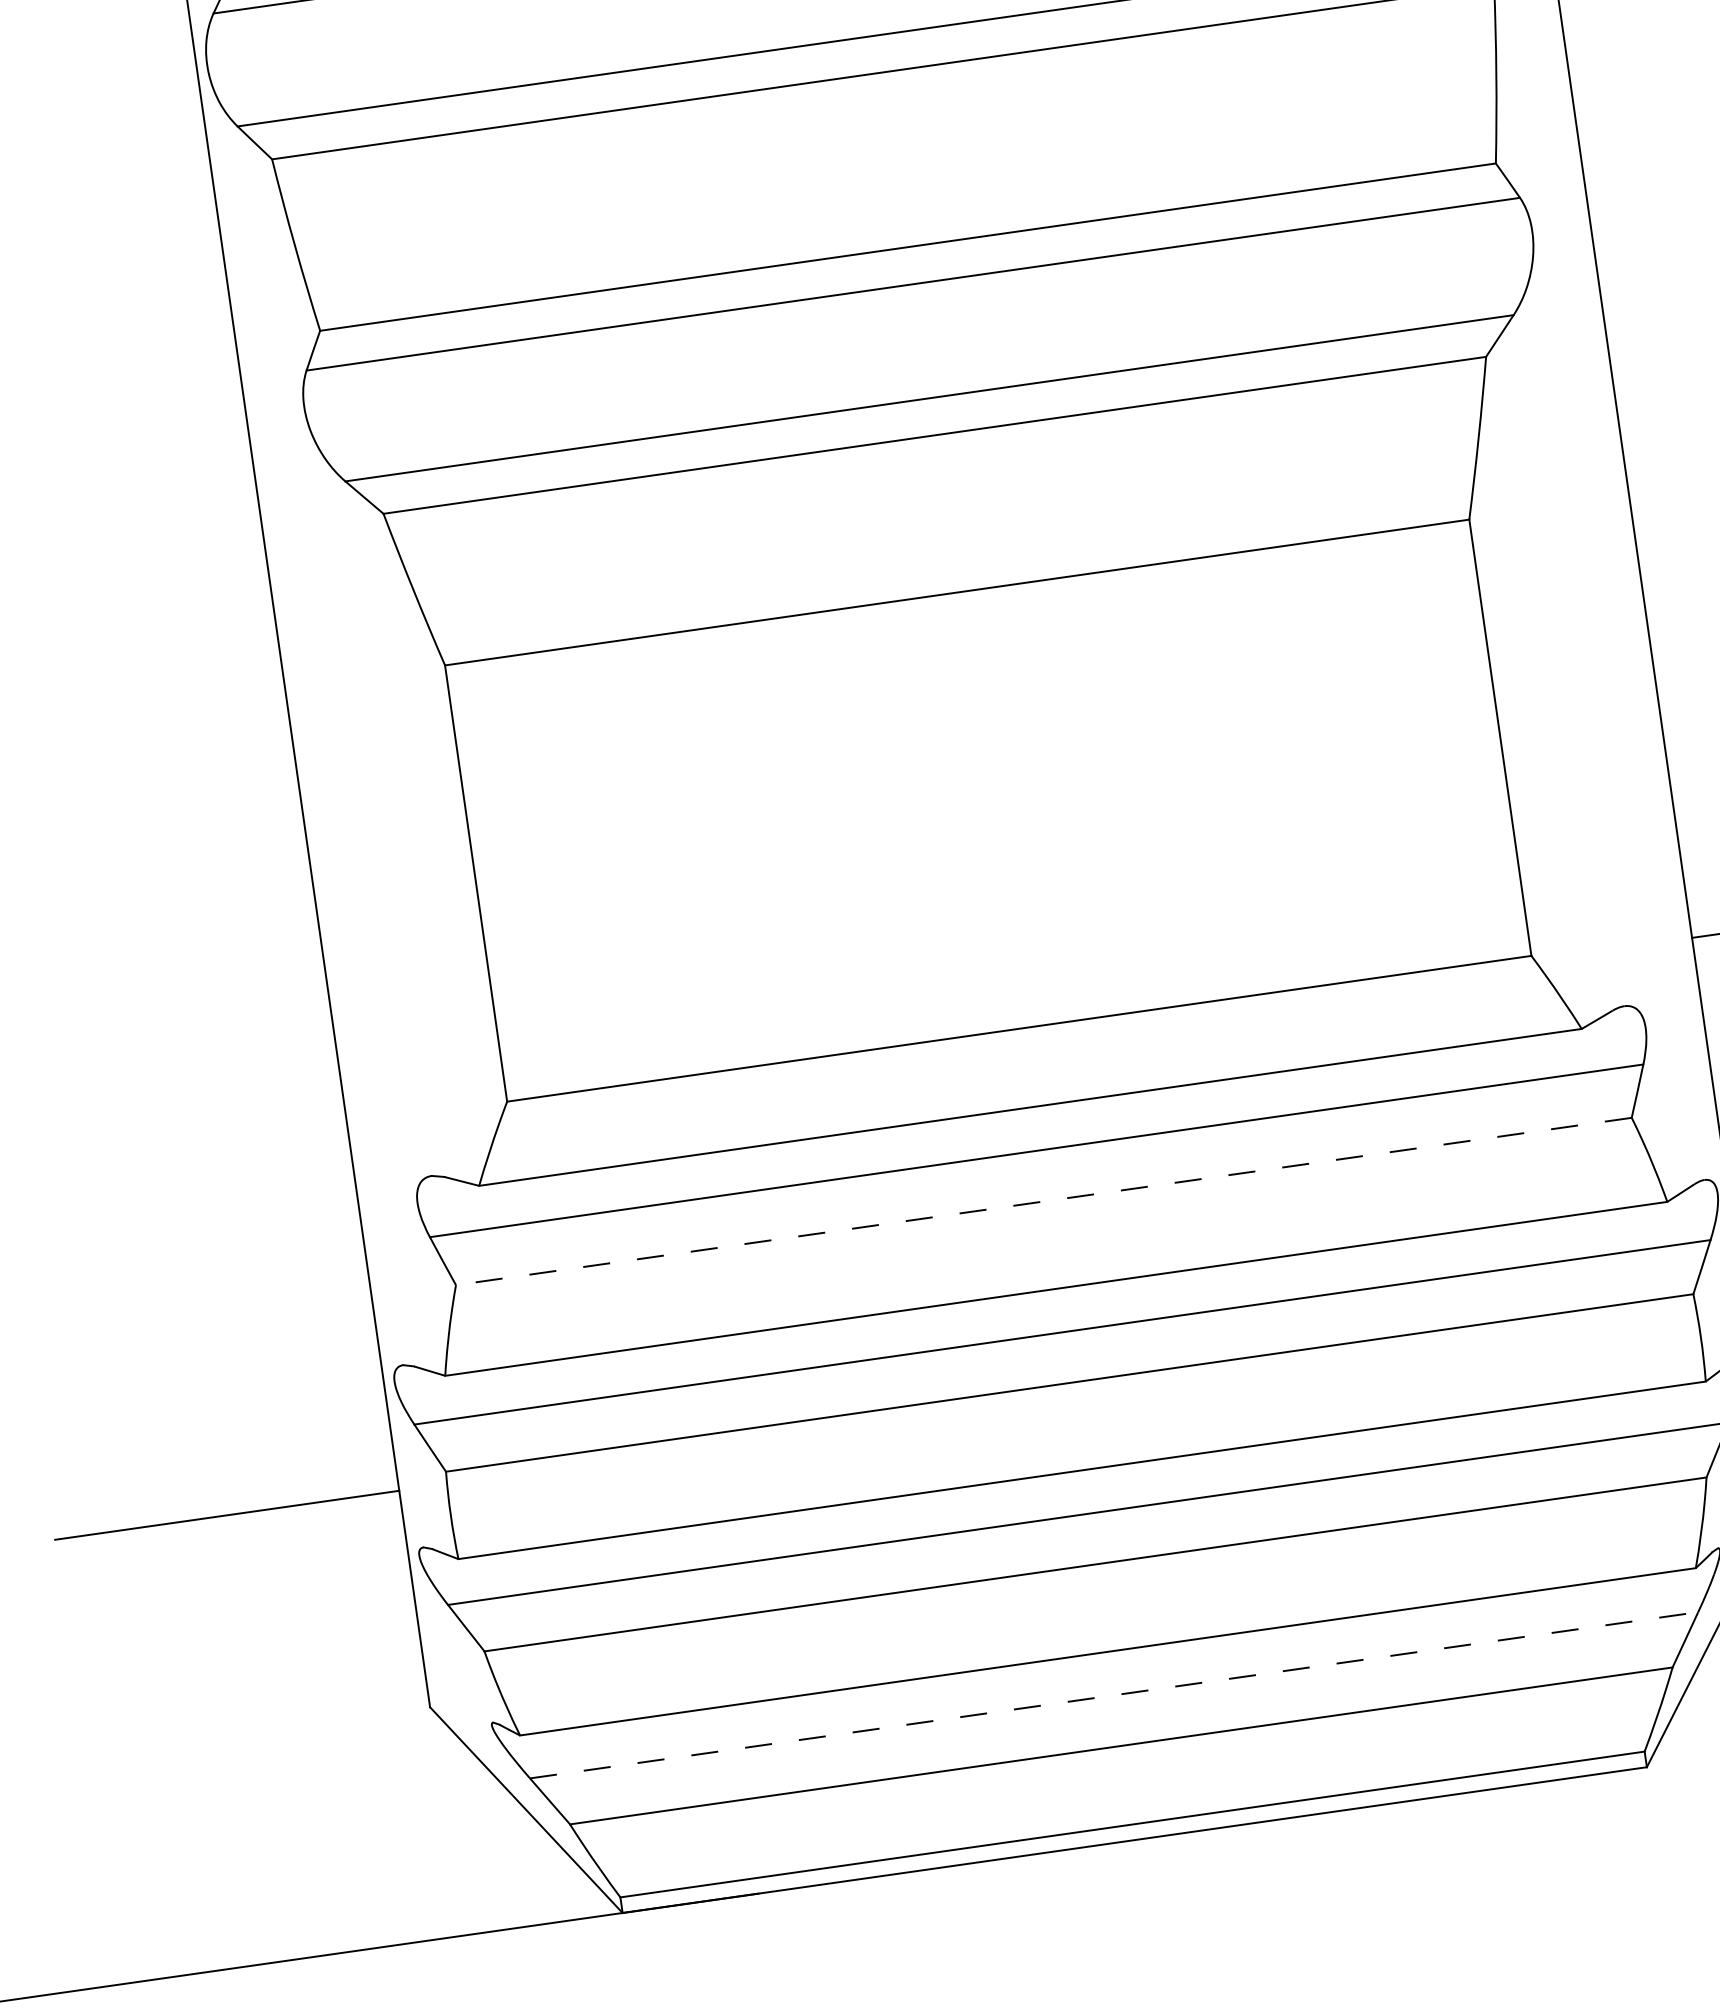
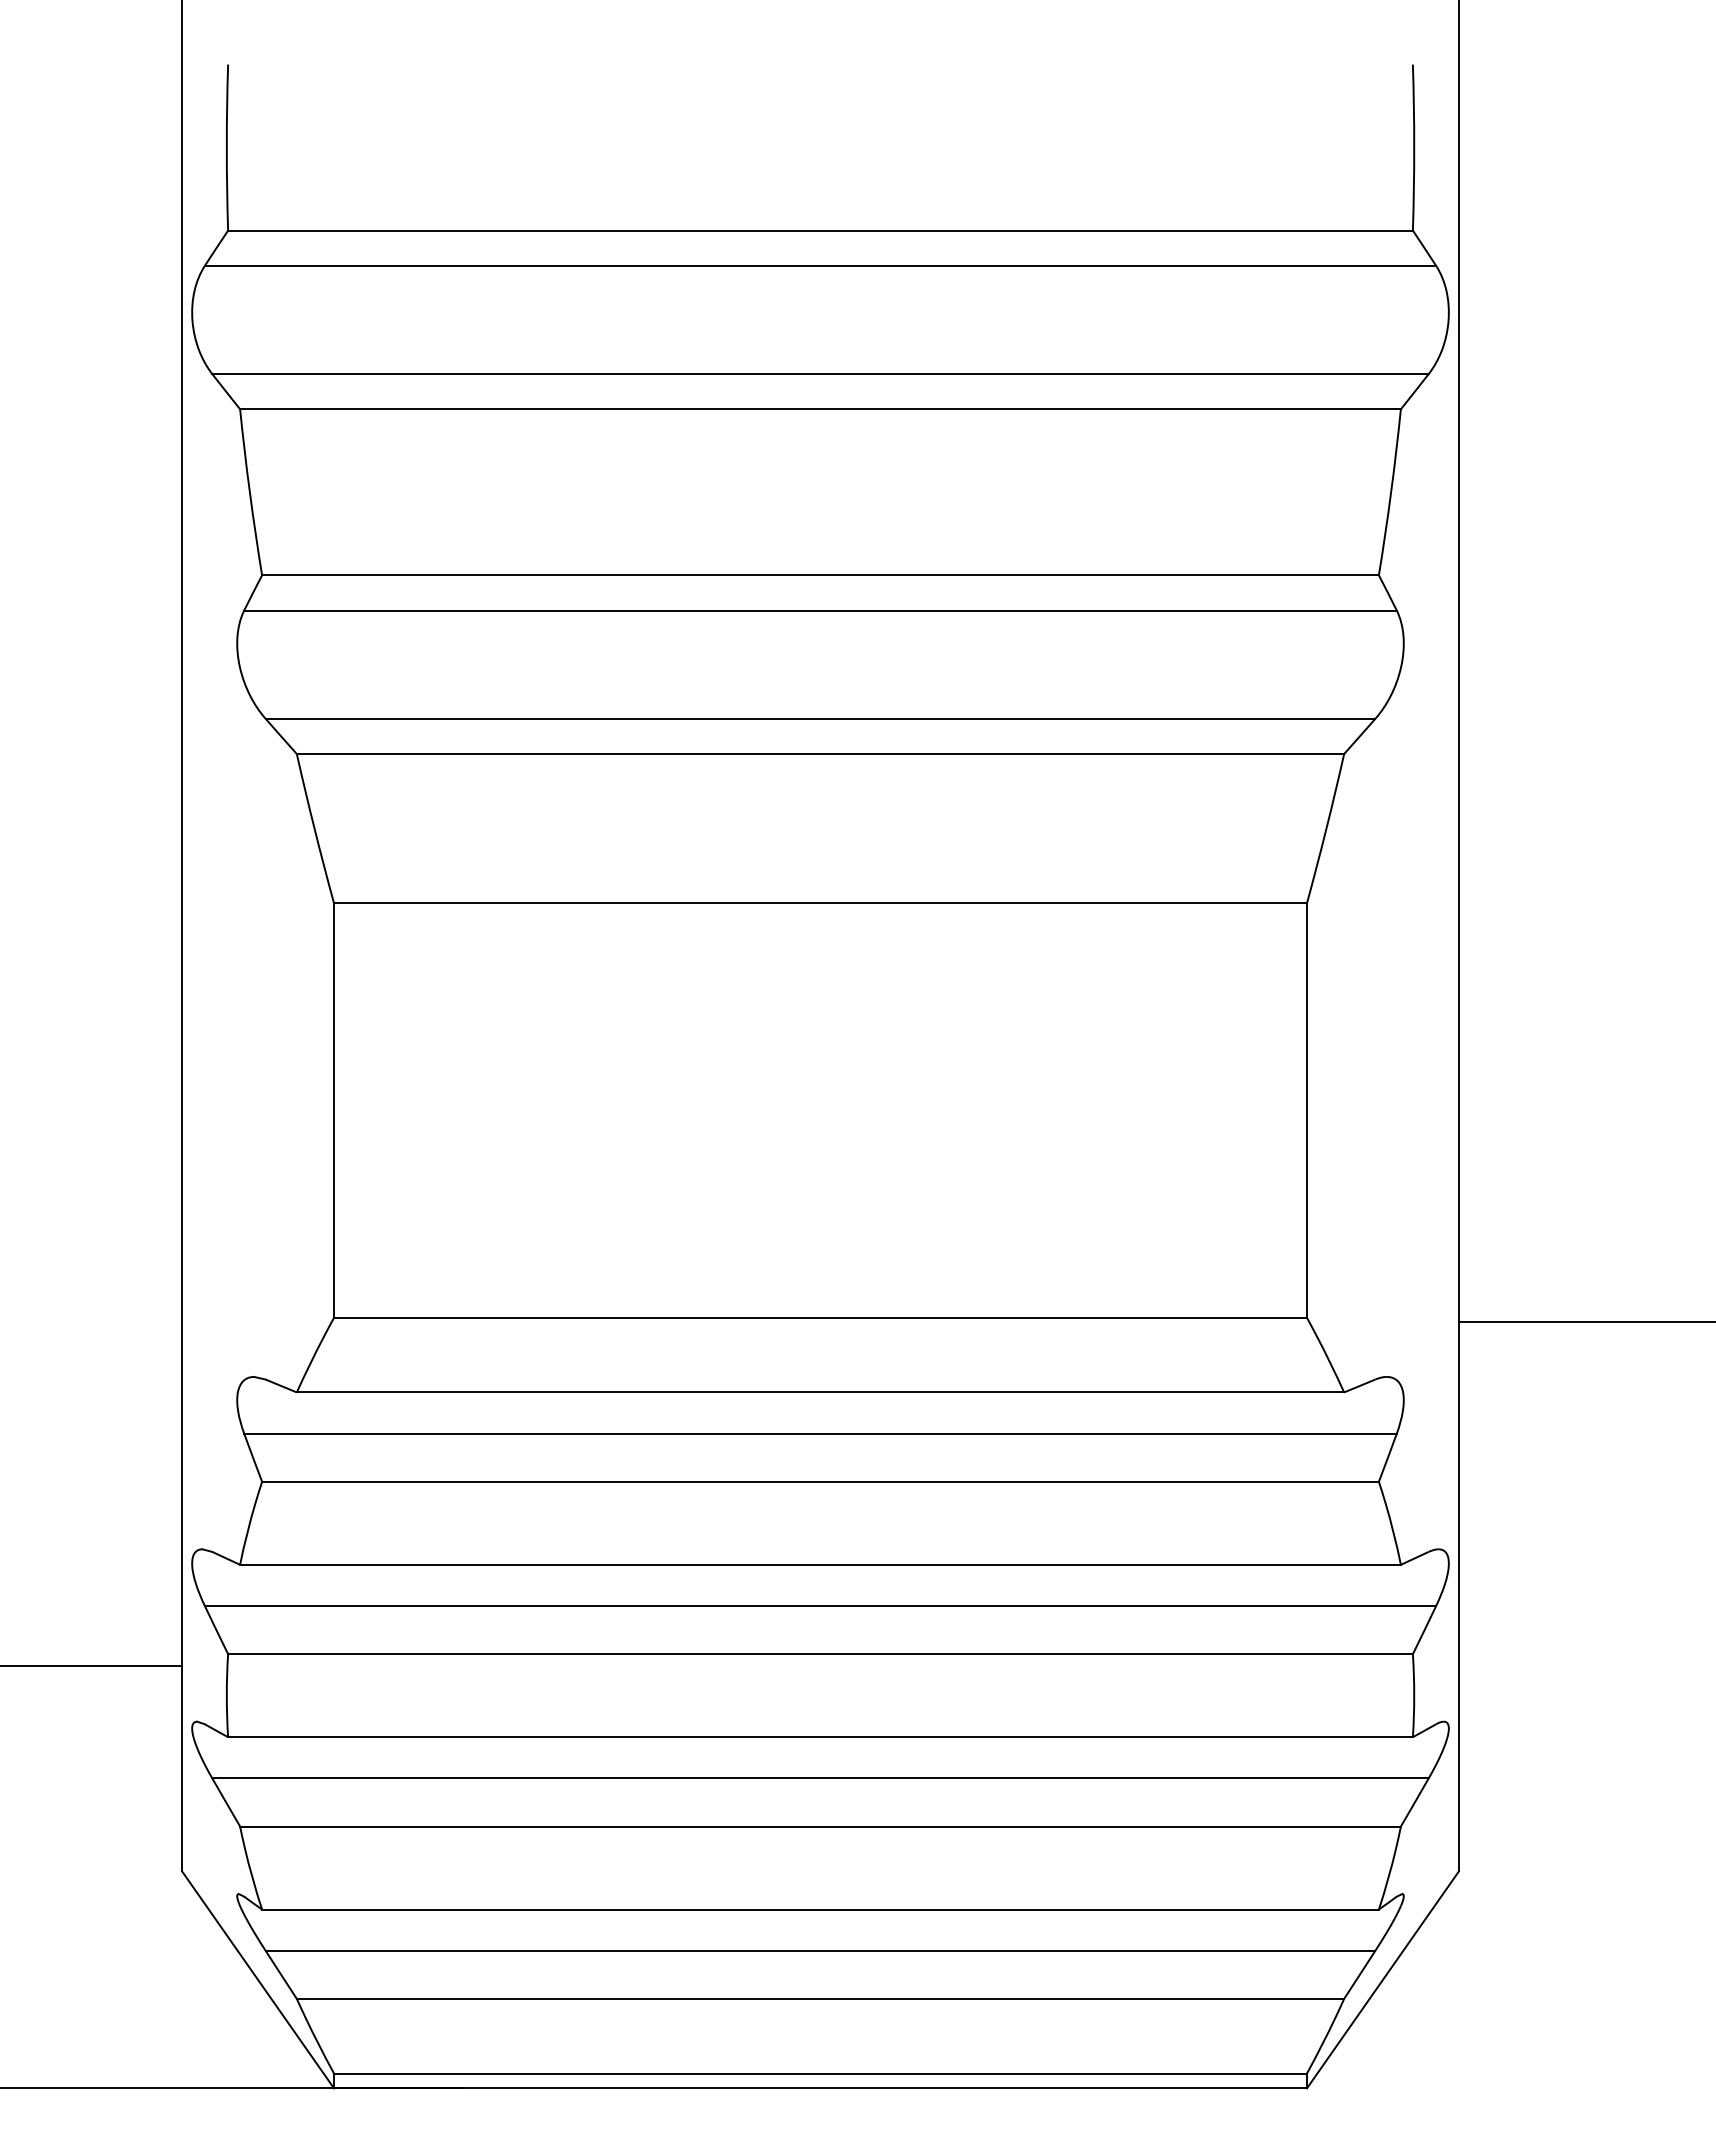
line: (1043, 1201) -> (820, 1481), dashed -> solid
line: (1114, 1694) -> (820, 1950), dashed -> solid

